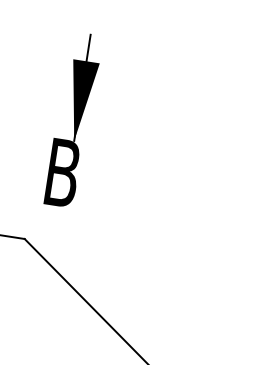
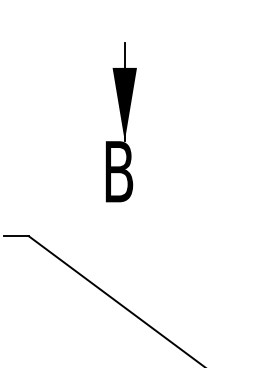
part: (73, 120) -> (121, 122), moved

